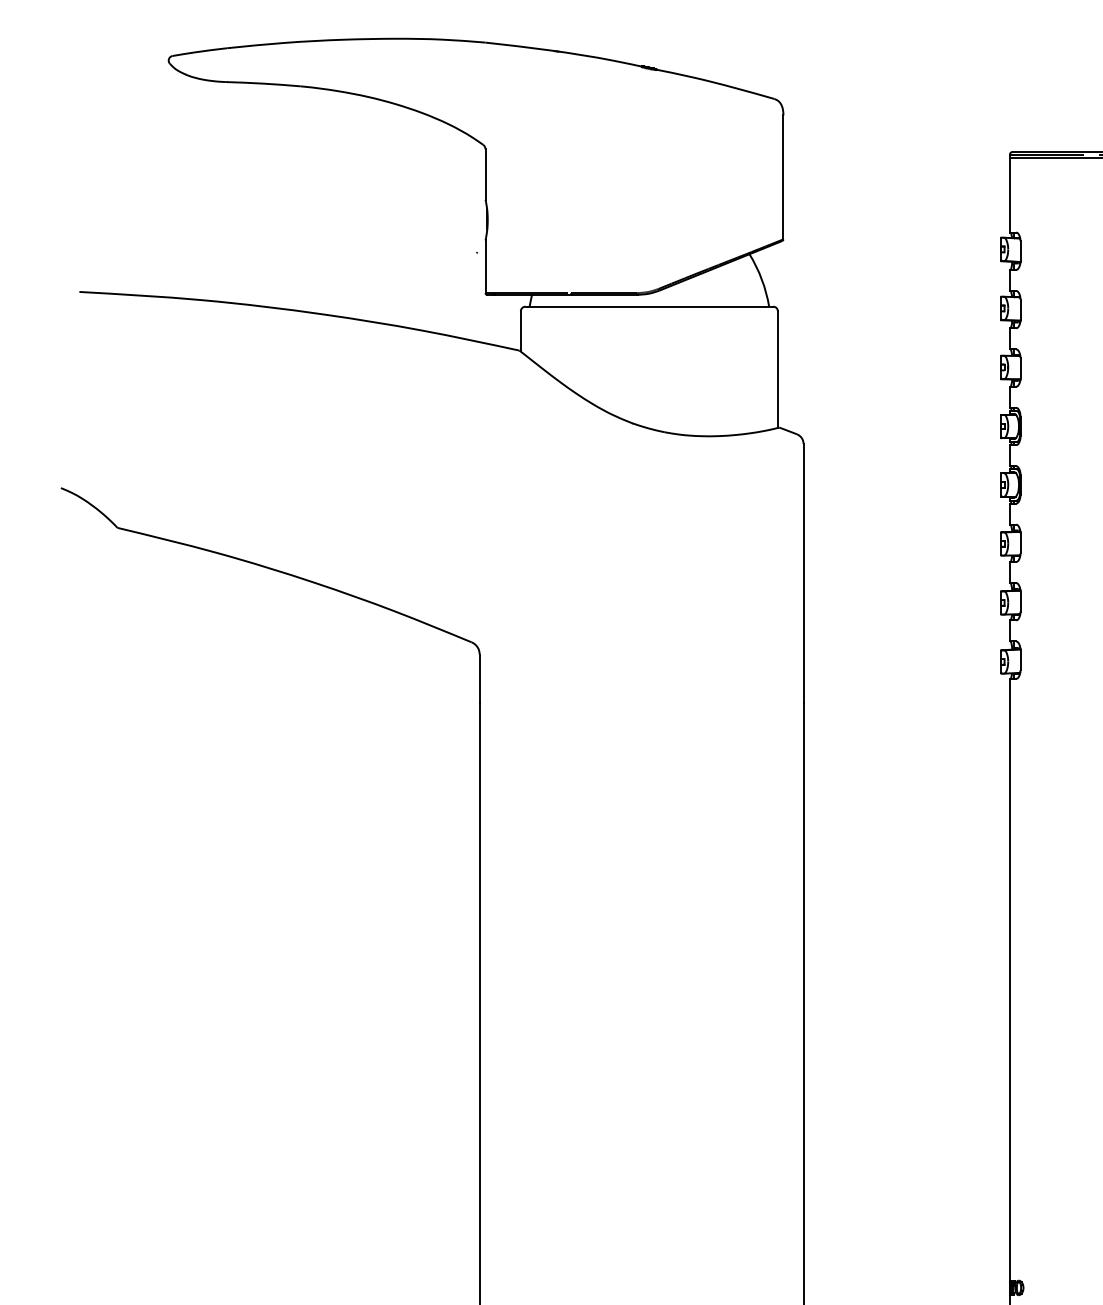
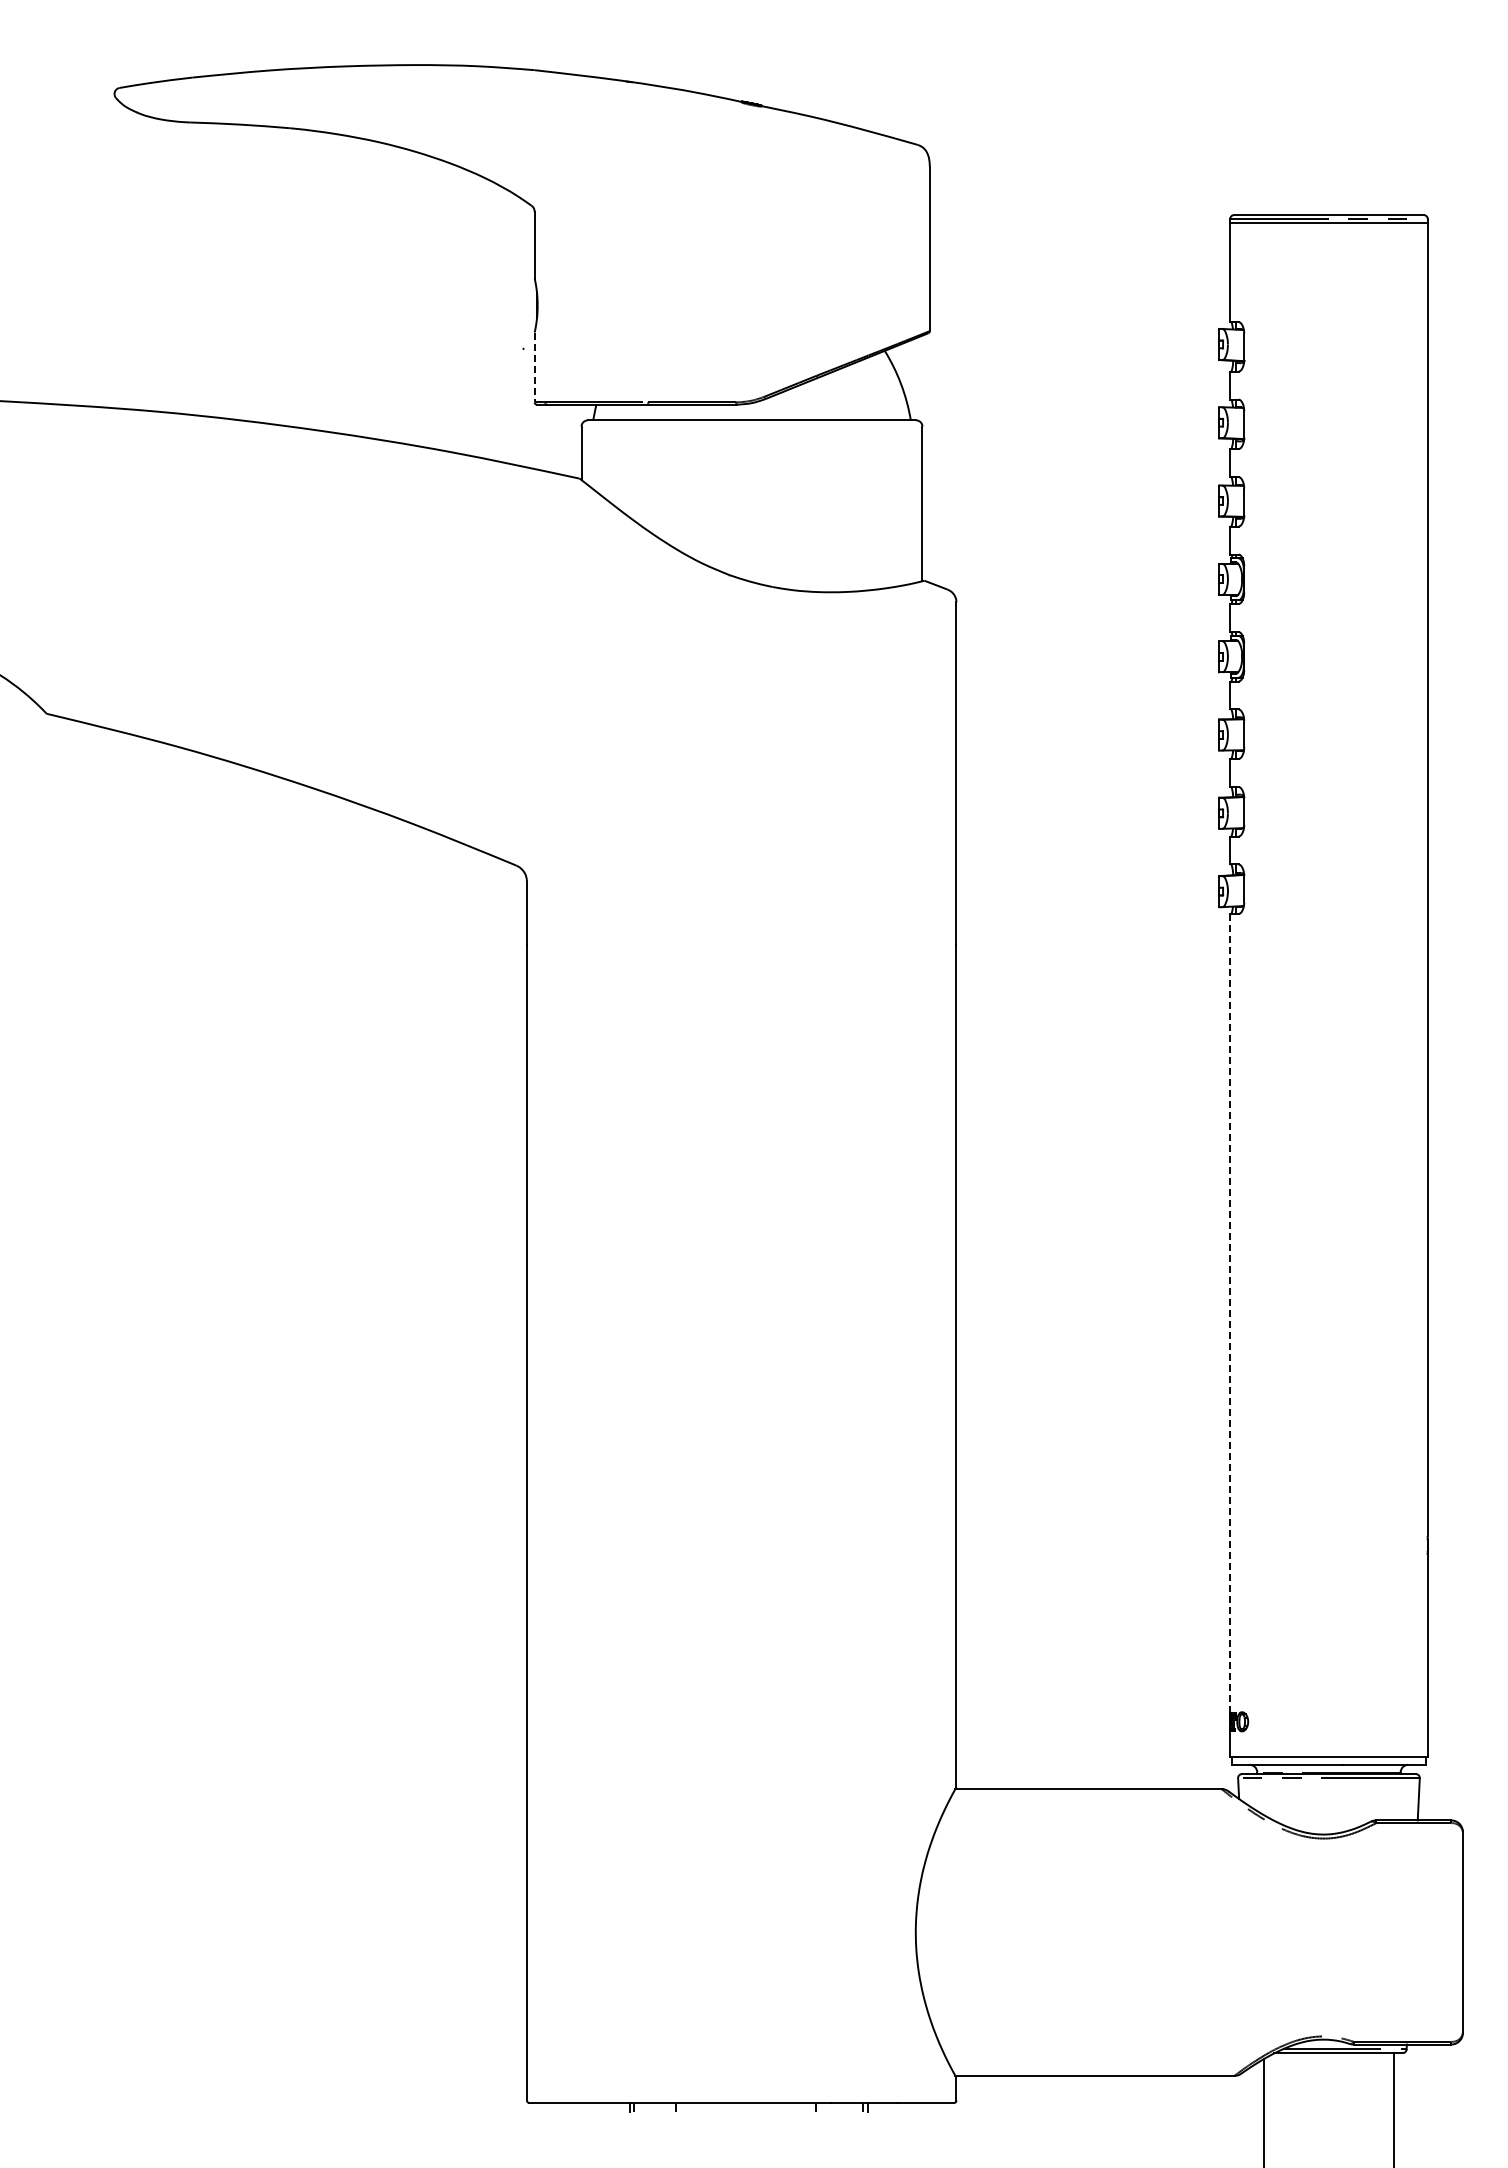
line: (485, 266) -> (534, 367), solid -> dashed
line: (1010, 980) -> (1230, 1313), solid -> dashed

